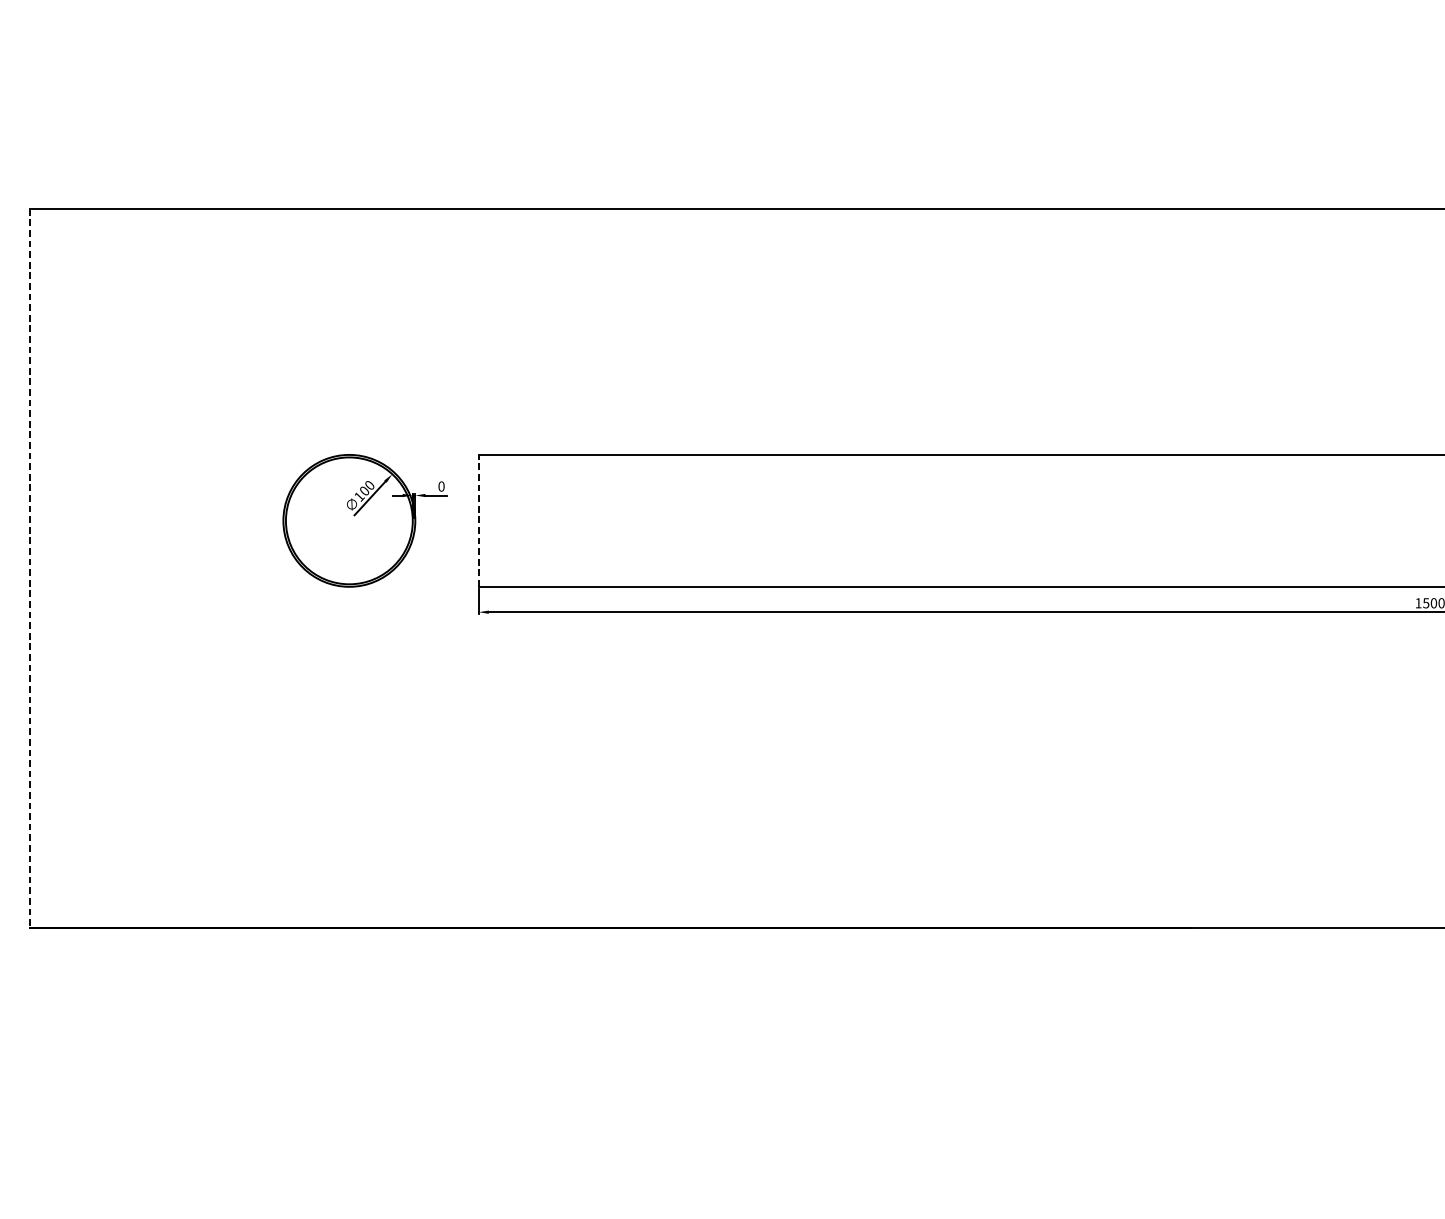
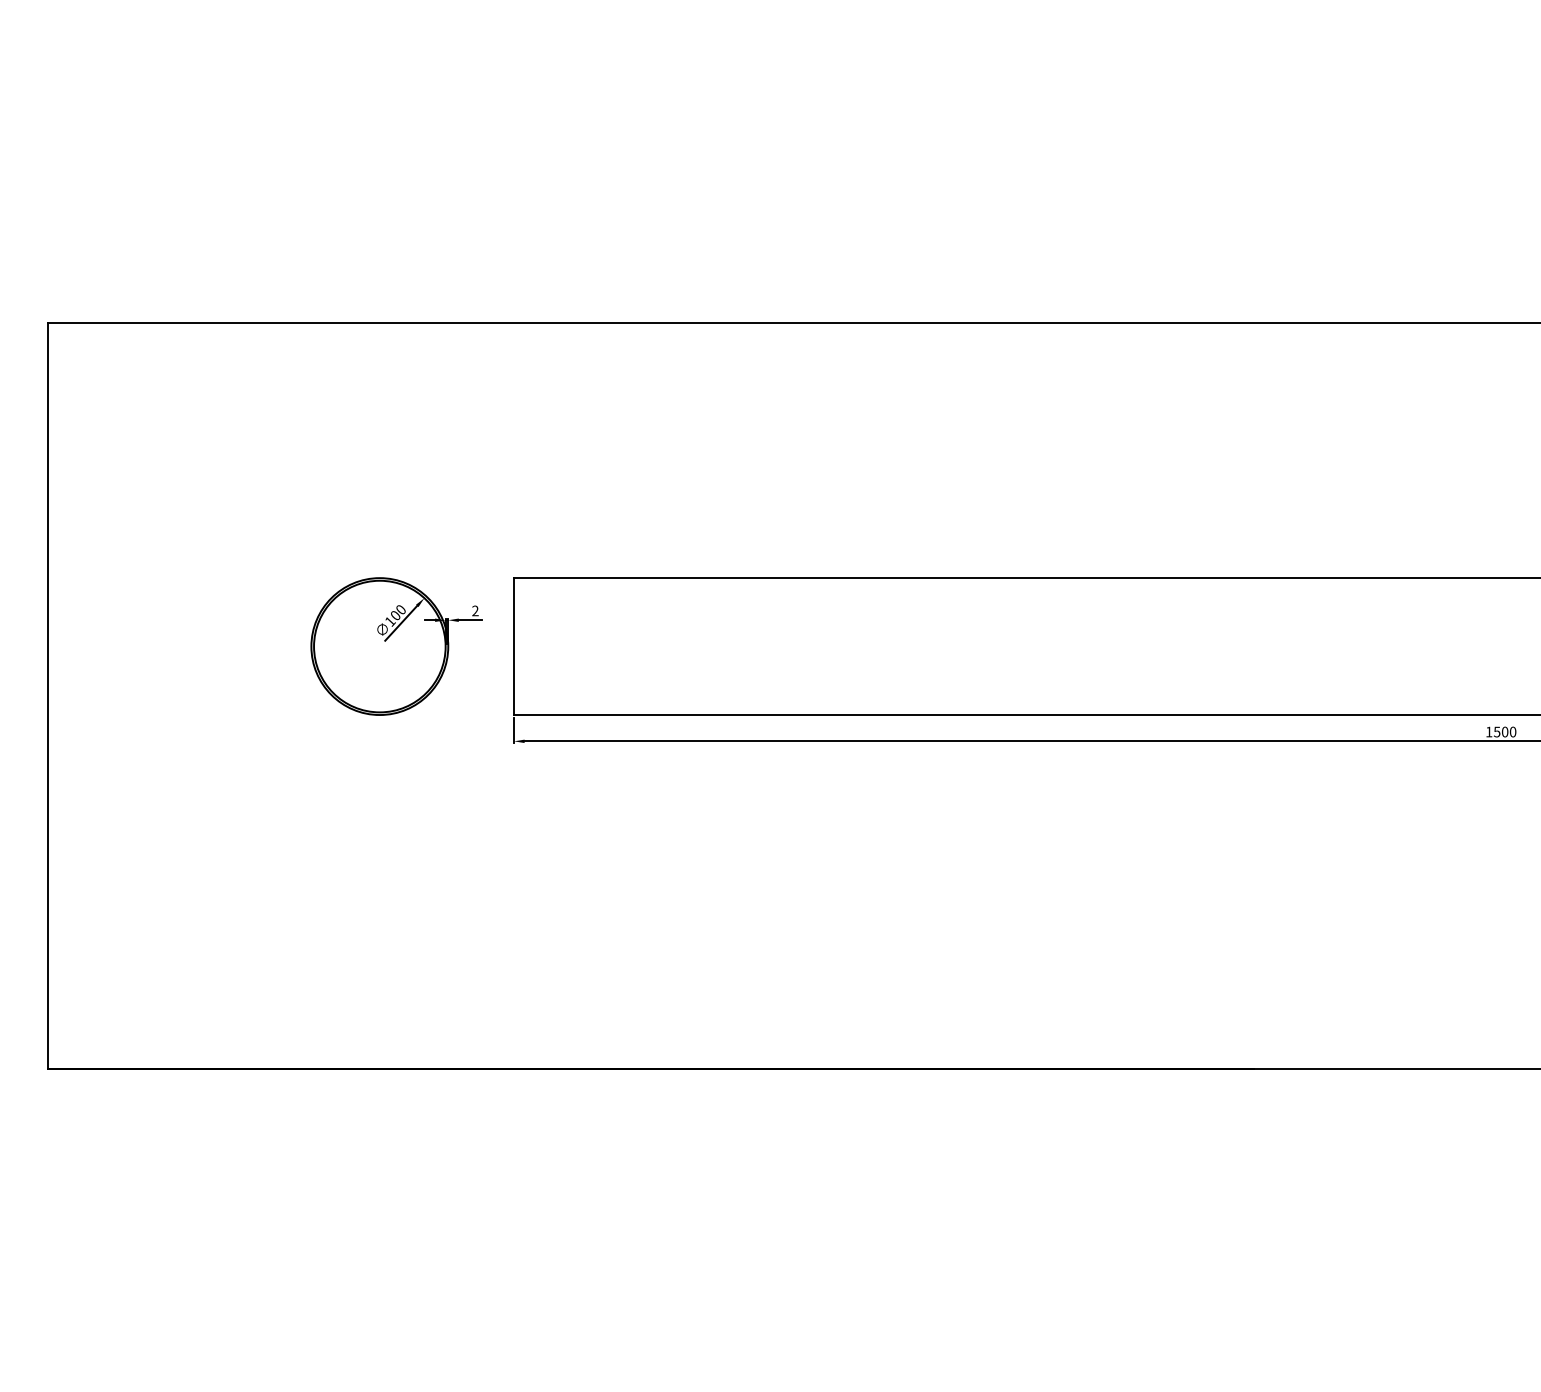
text: (441, 486) -> (475, 610), 0 -> 2
line: (479, 520) -> (514, 646), dashed -> solid
line: (30, 568) -> (48, 696), dashed -> solid

